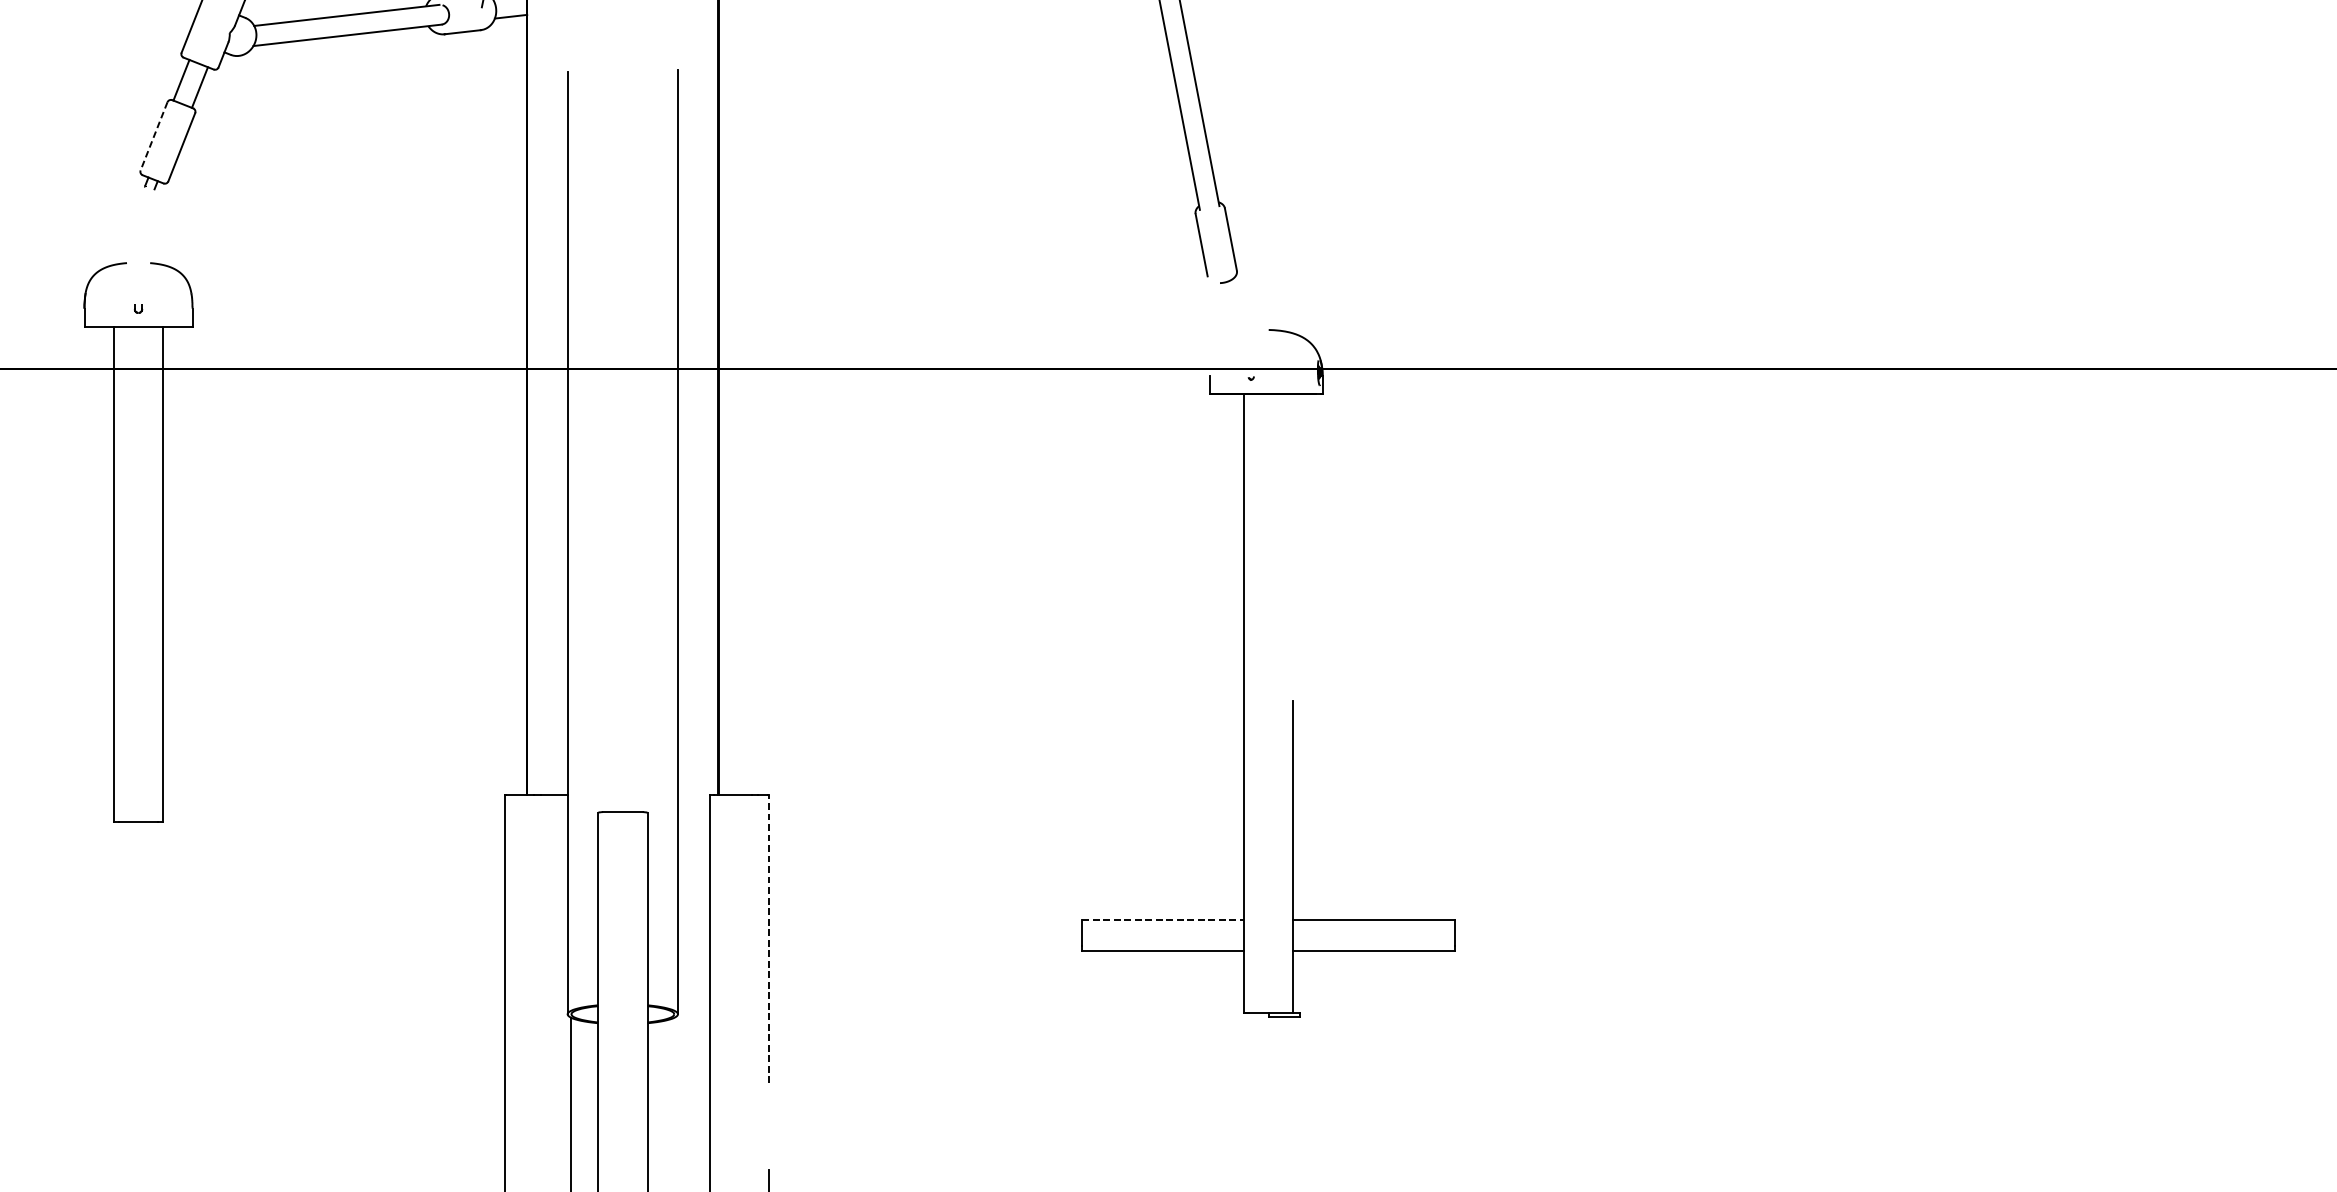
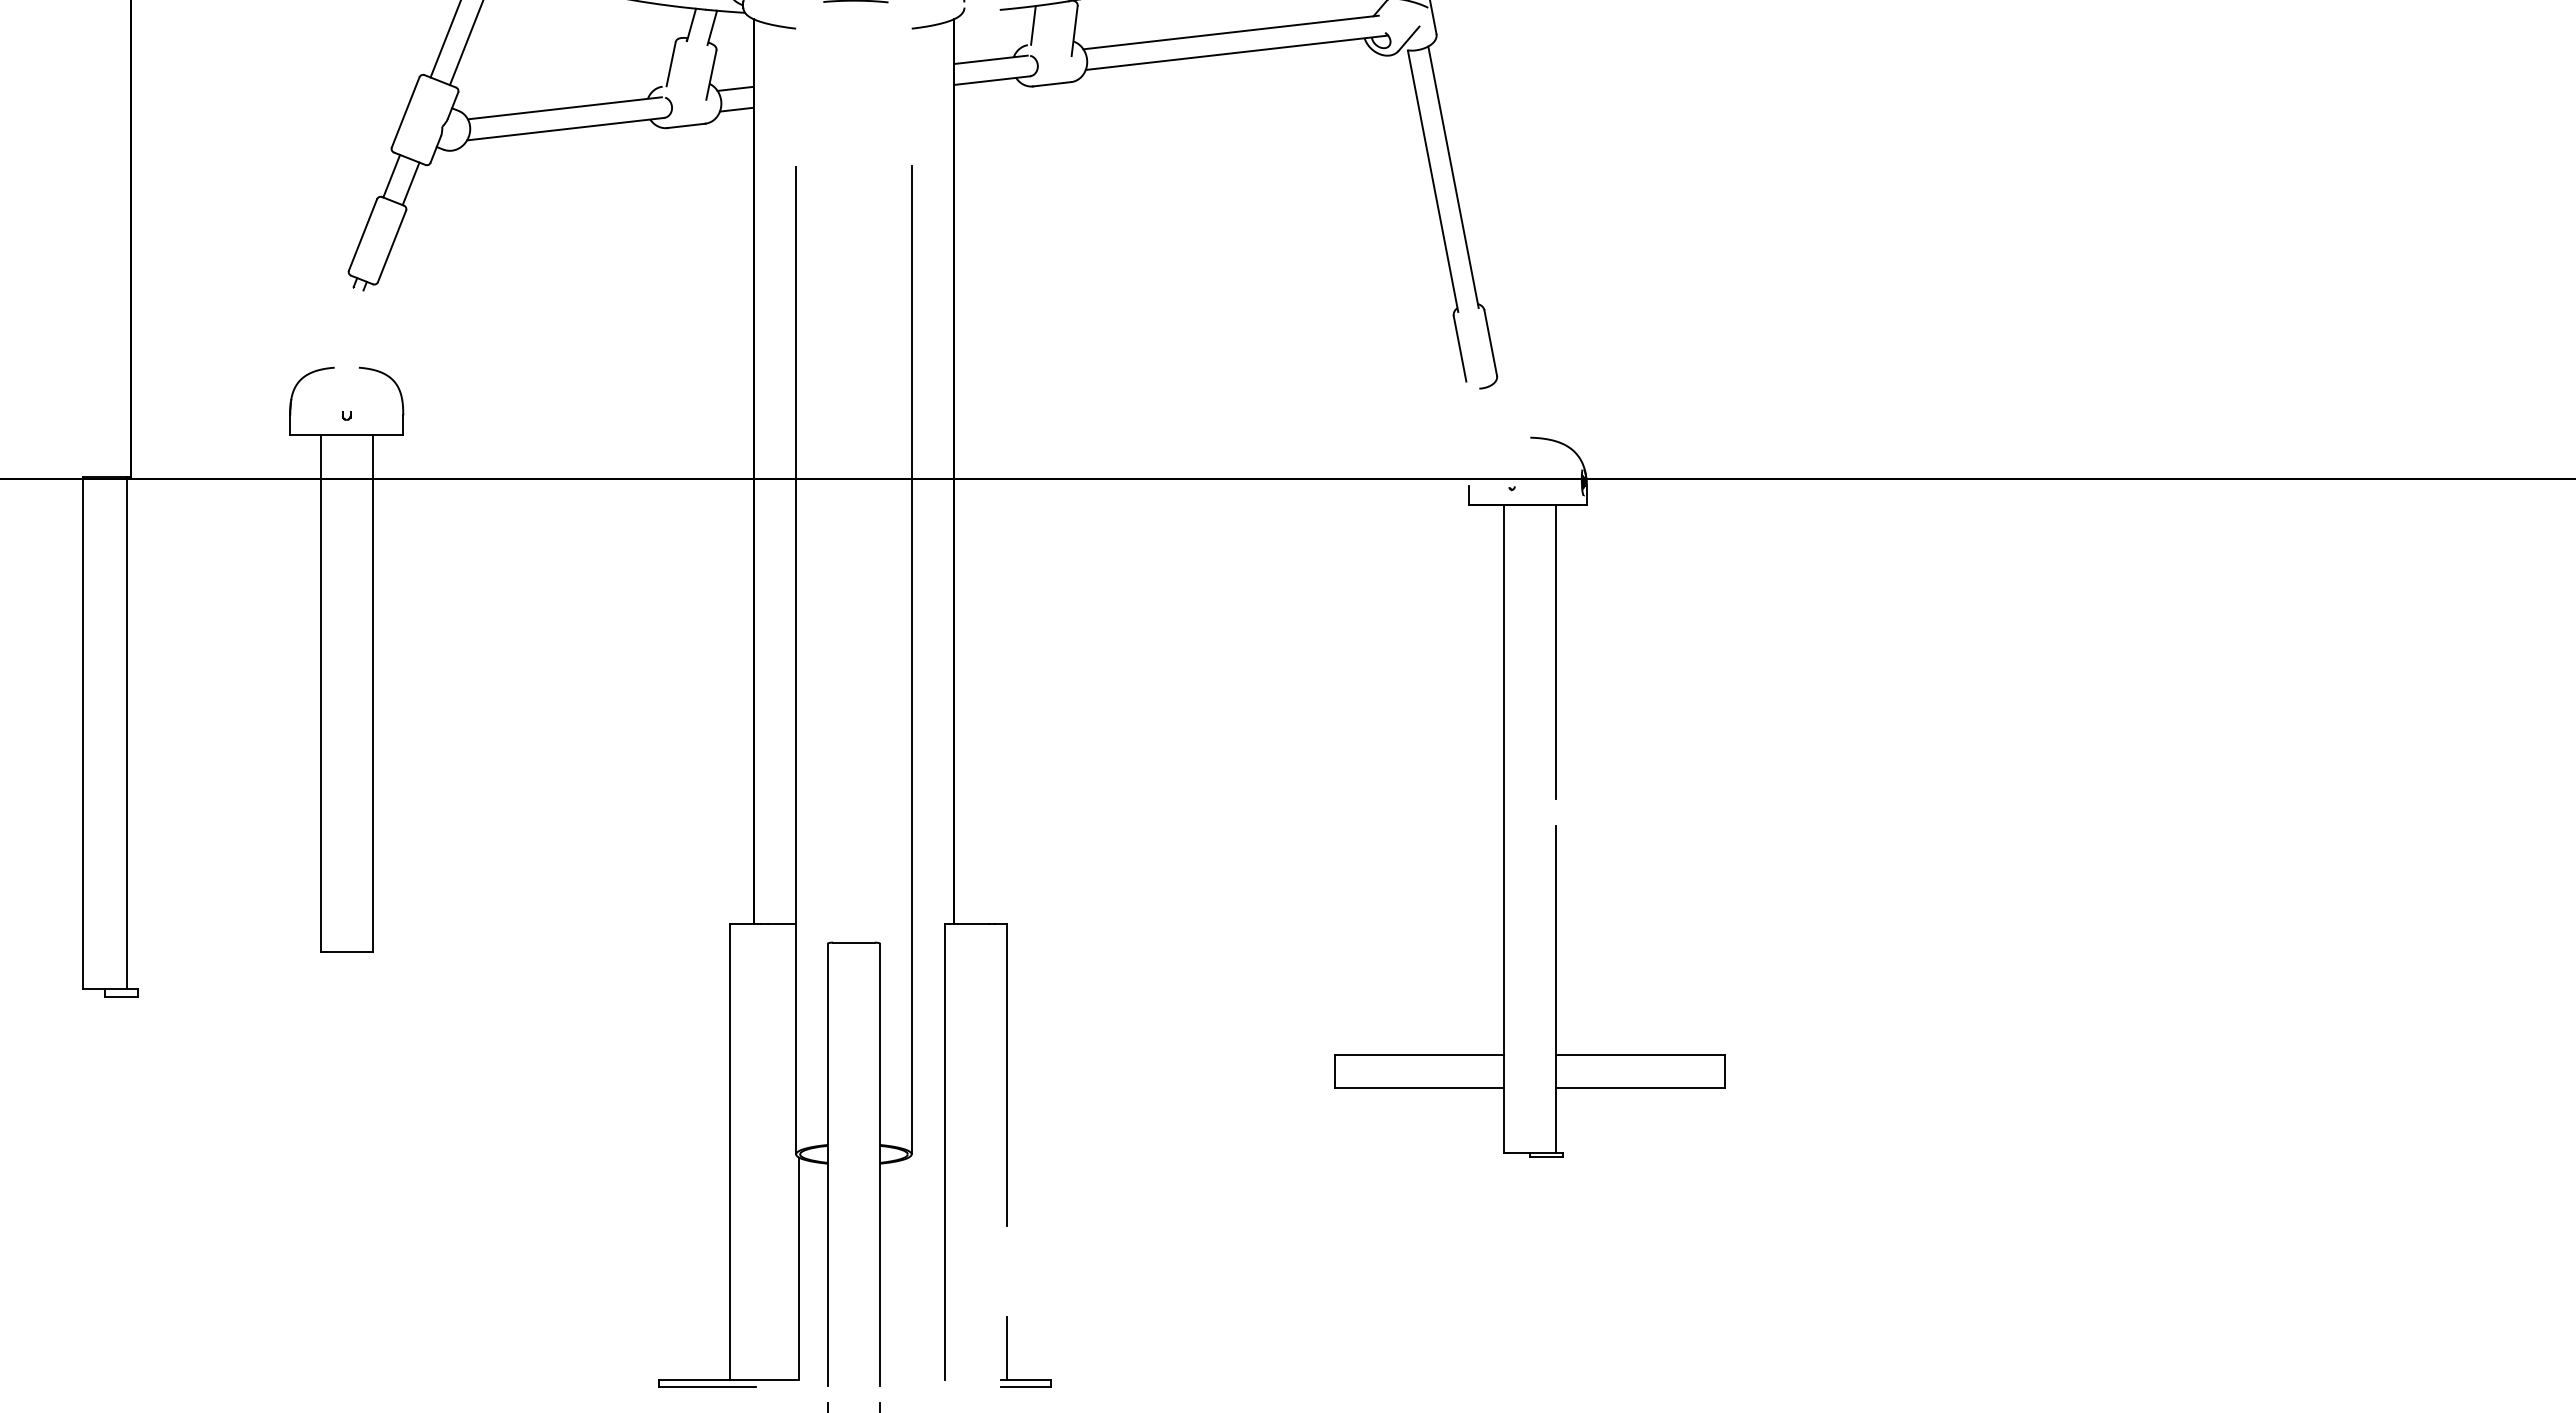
line: (153, 136) -> (362, 235), dashed -> solid
line: (1293, 535) -> (1556, 652), added
line: (1162, 919) -> (1419, 1055), dashed -> solid
line: (768, 938) -> (1006, 1075), dashed -> solid

